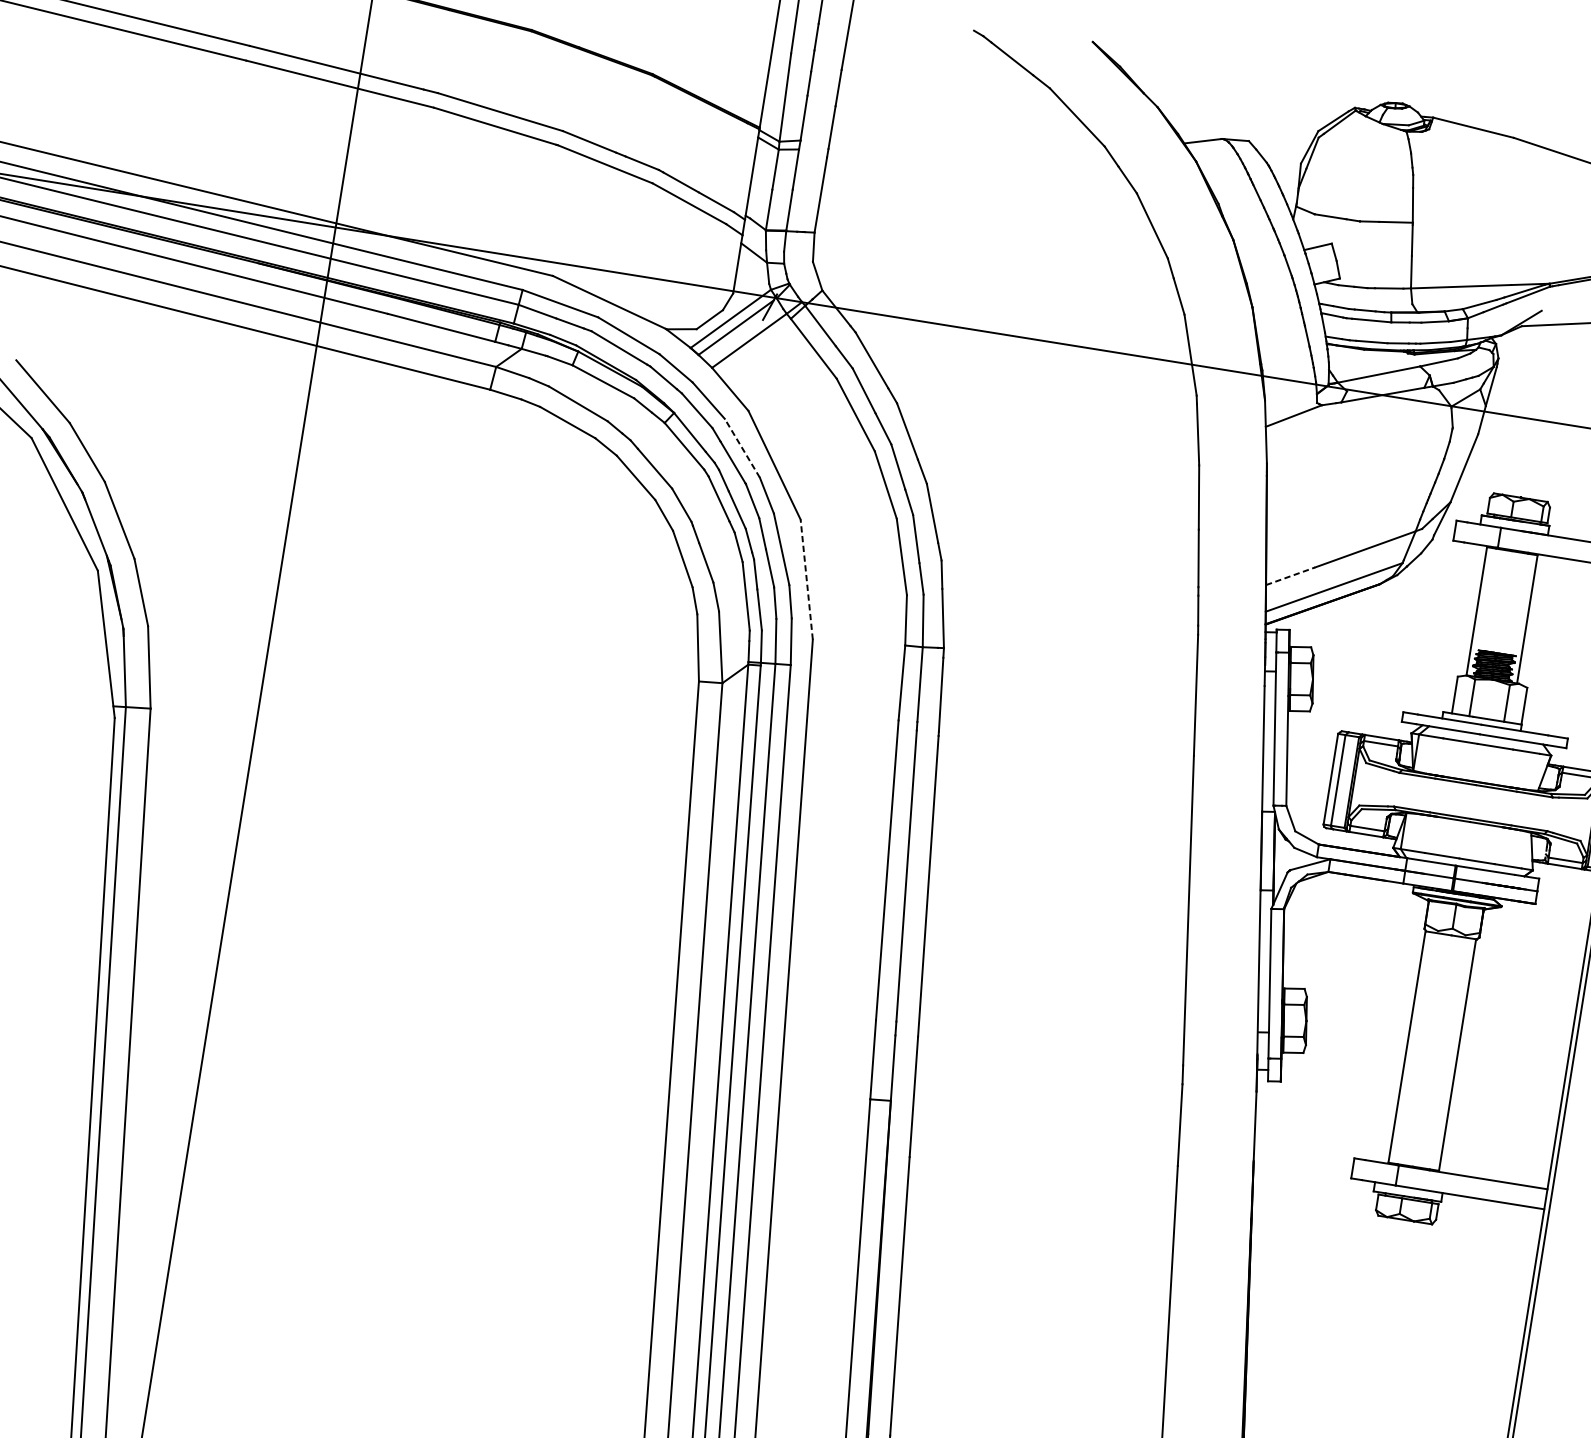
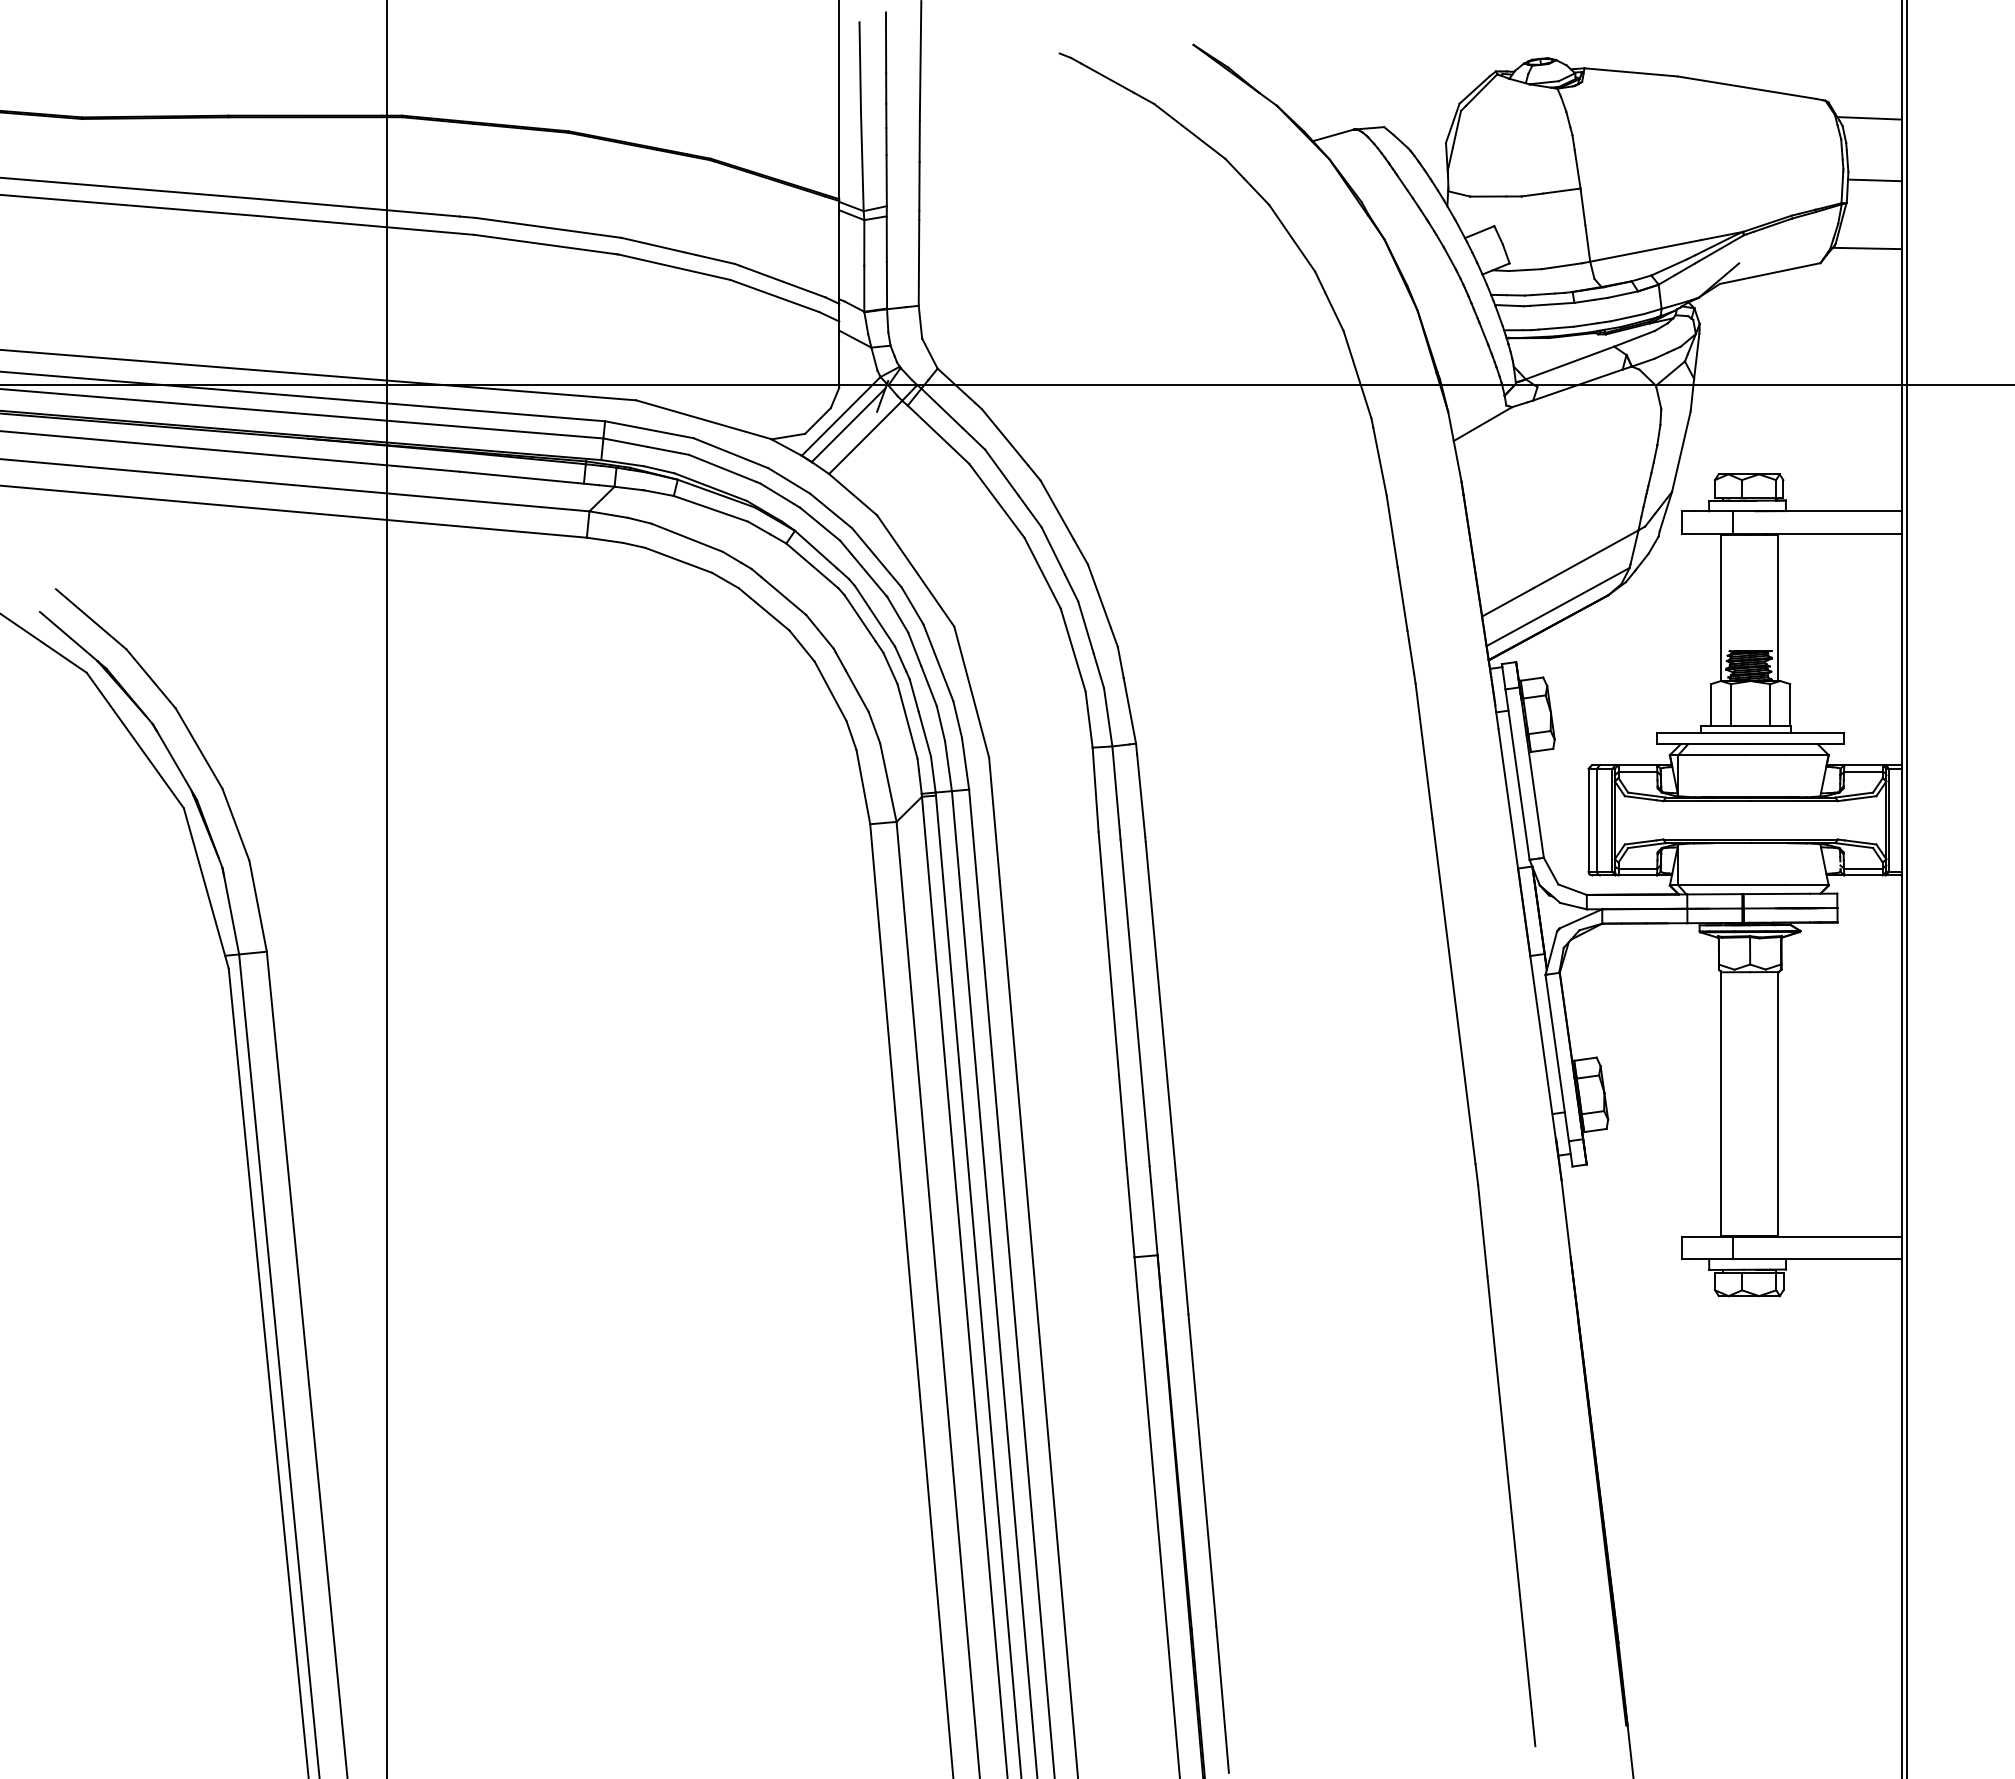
line: (742, 447) -> (876, 557), dashed -> solid
line: (1291, 576) -> (1508, 602), dashed -> solid
line: (806, 579) -> (971, 692), dashed -> solid

